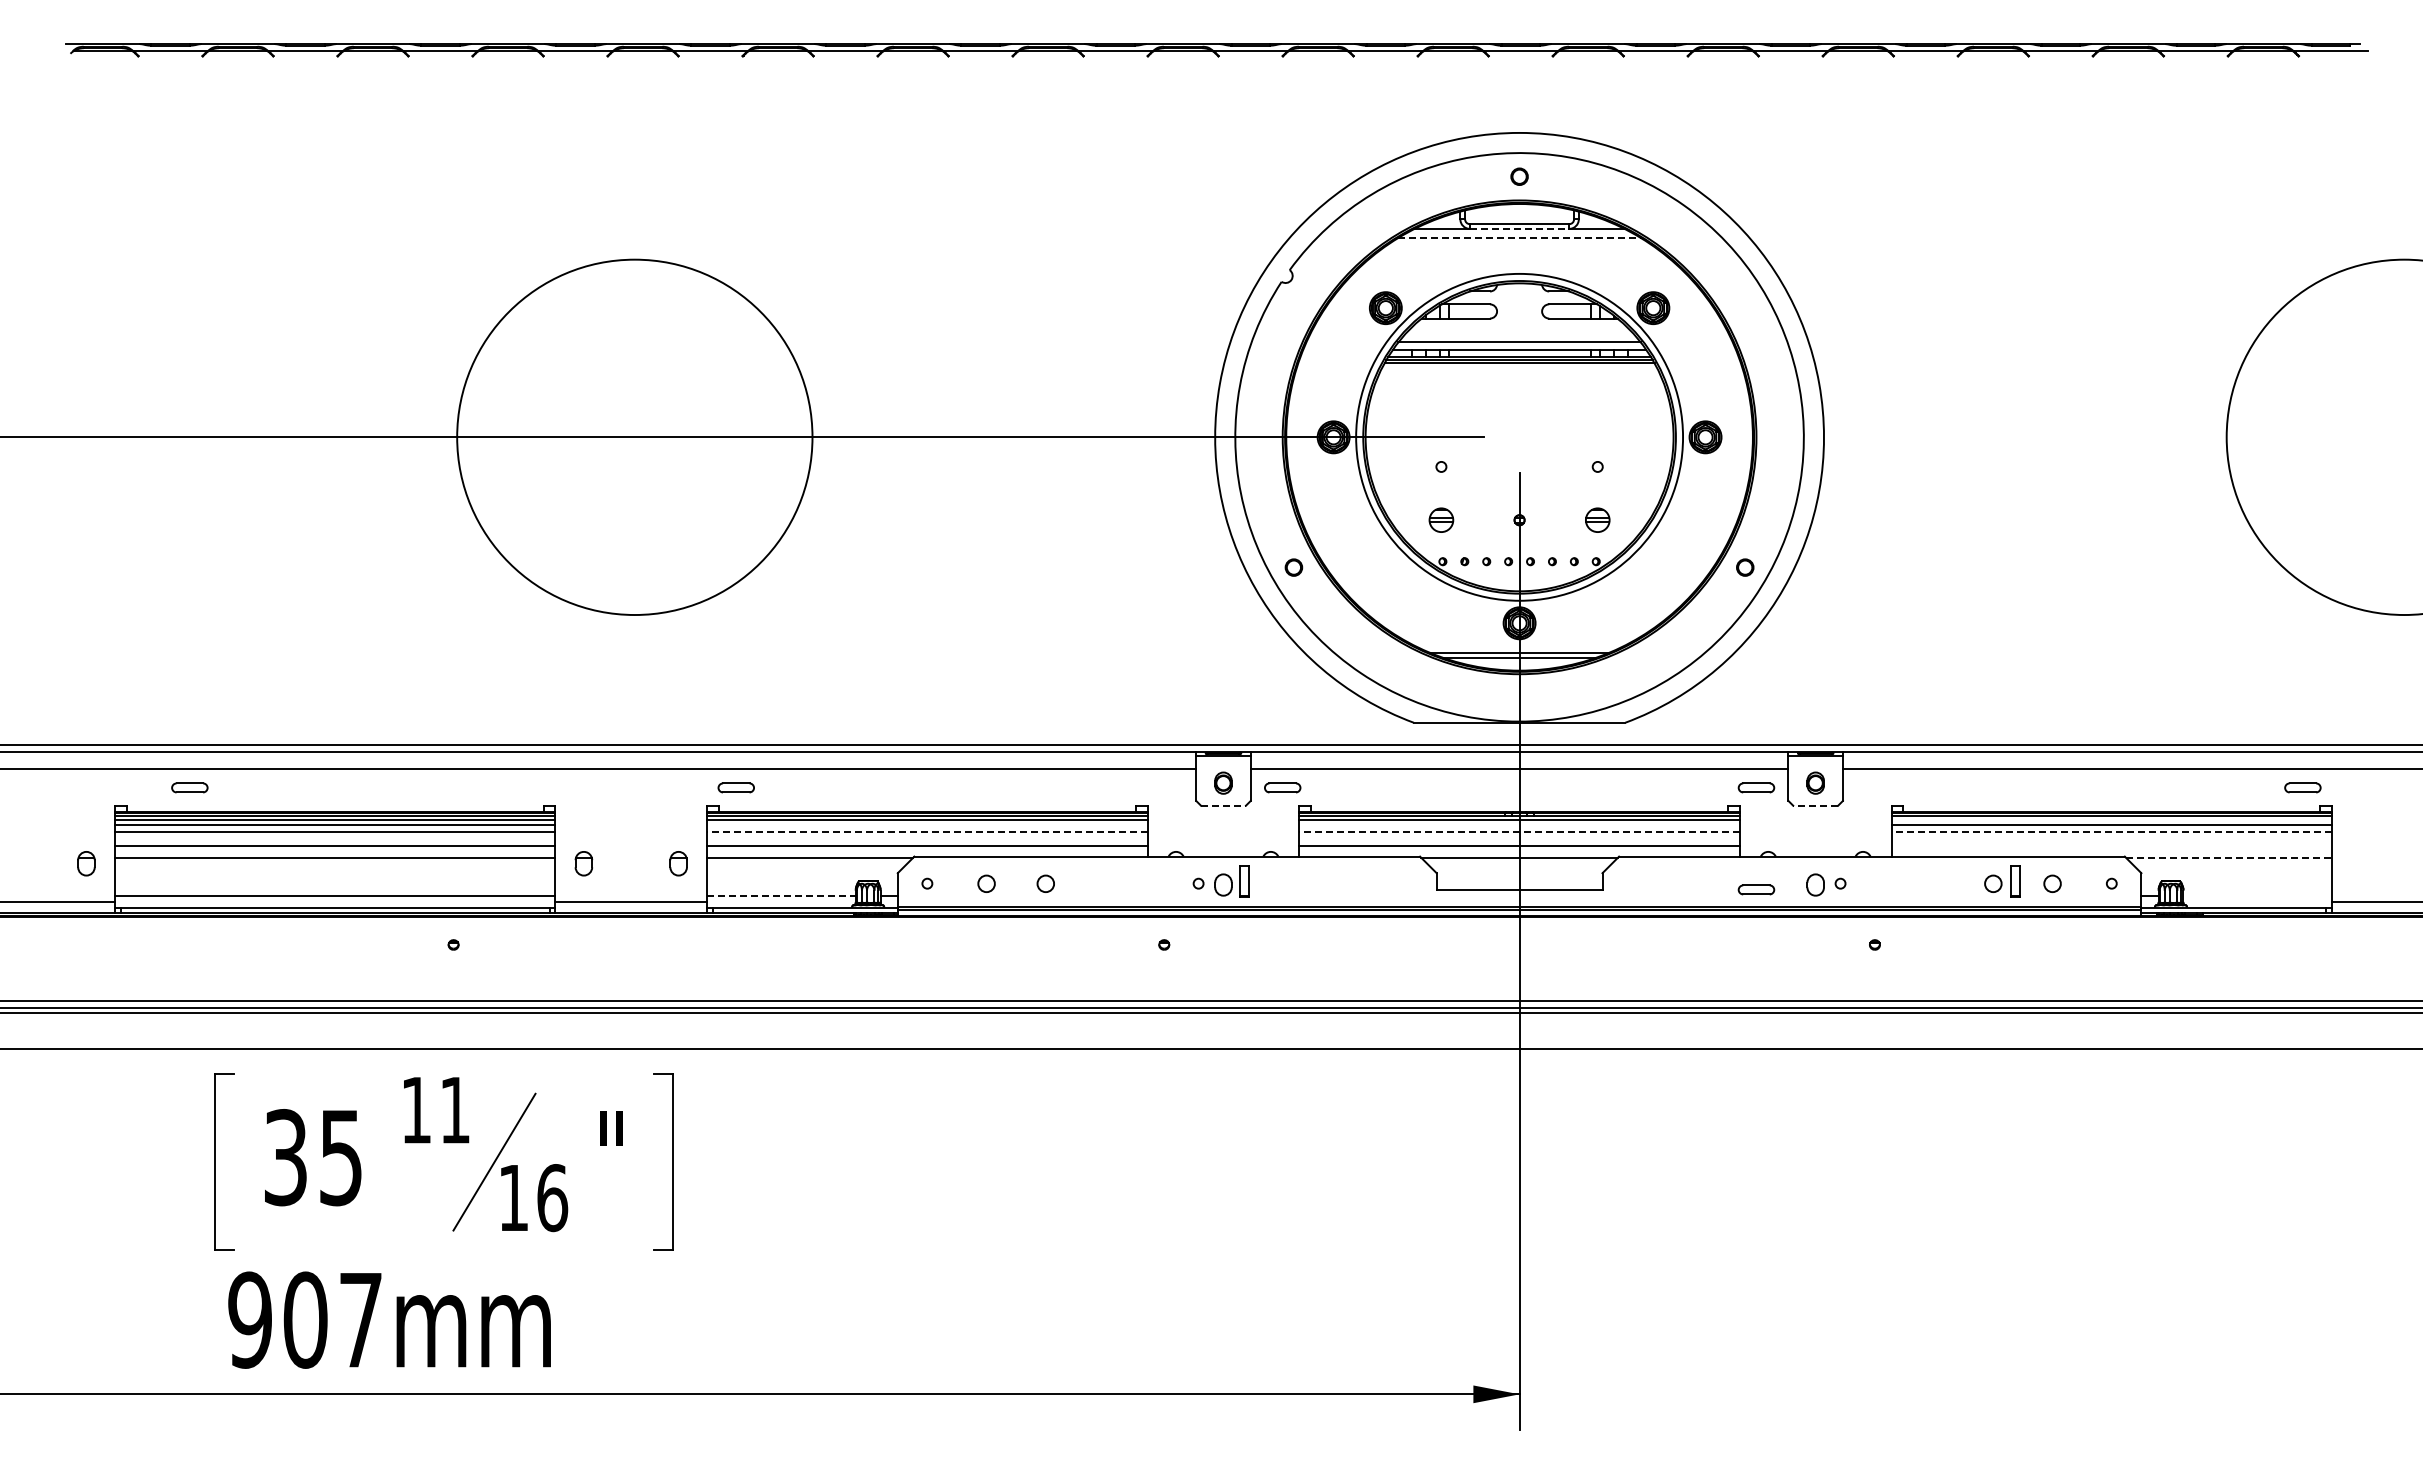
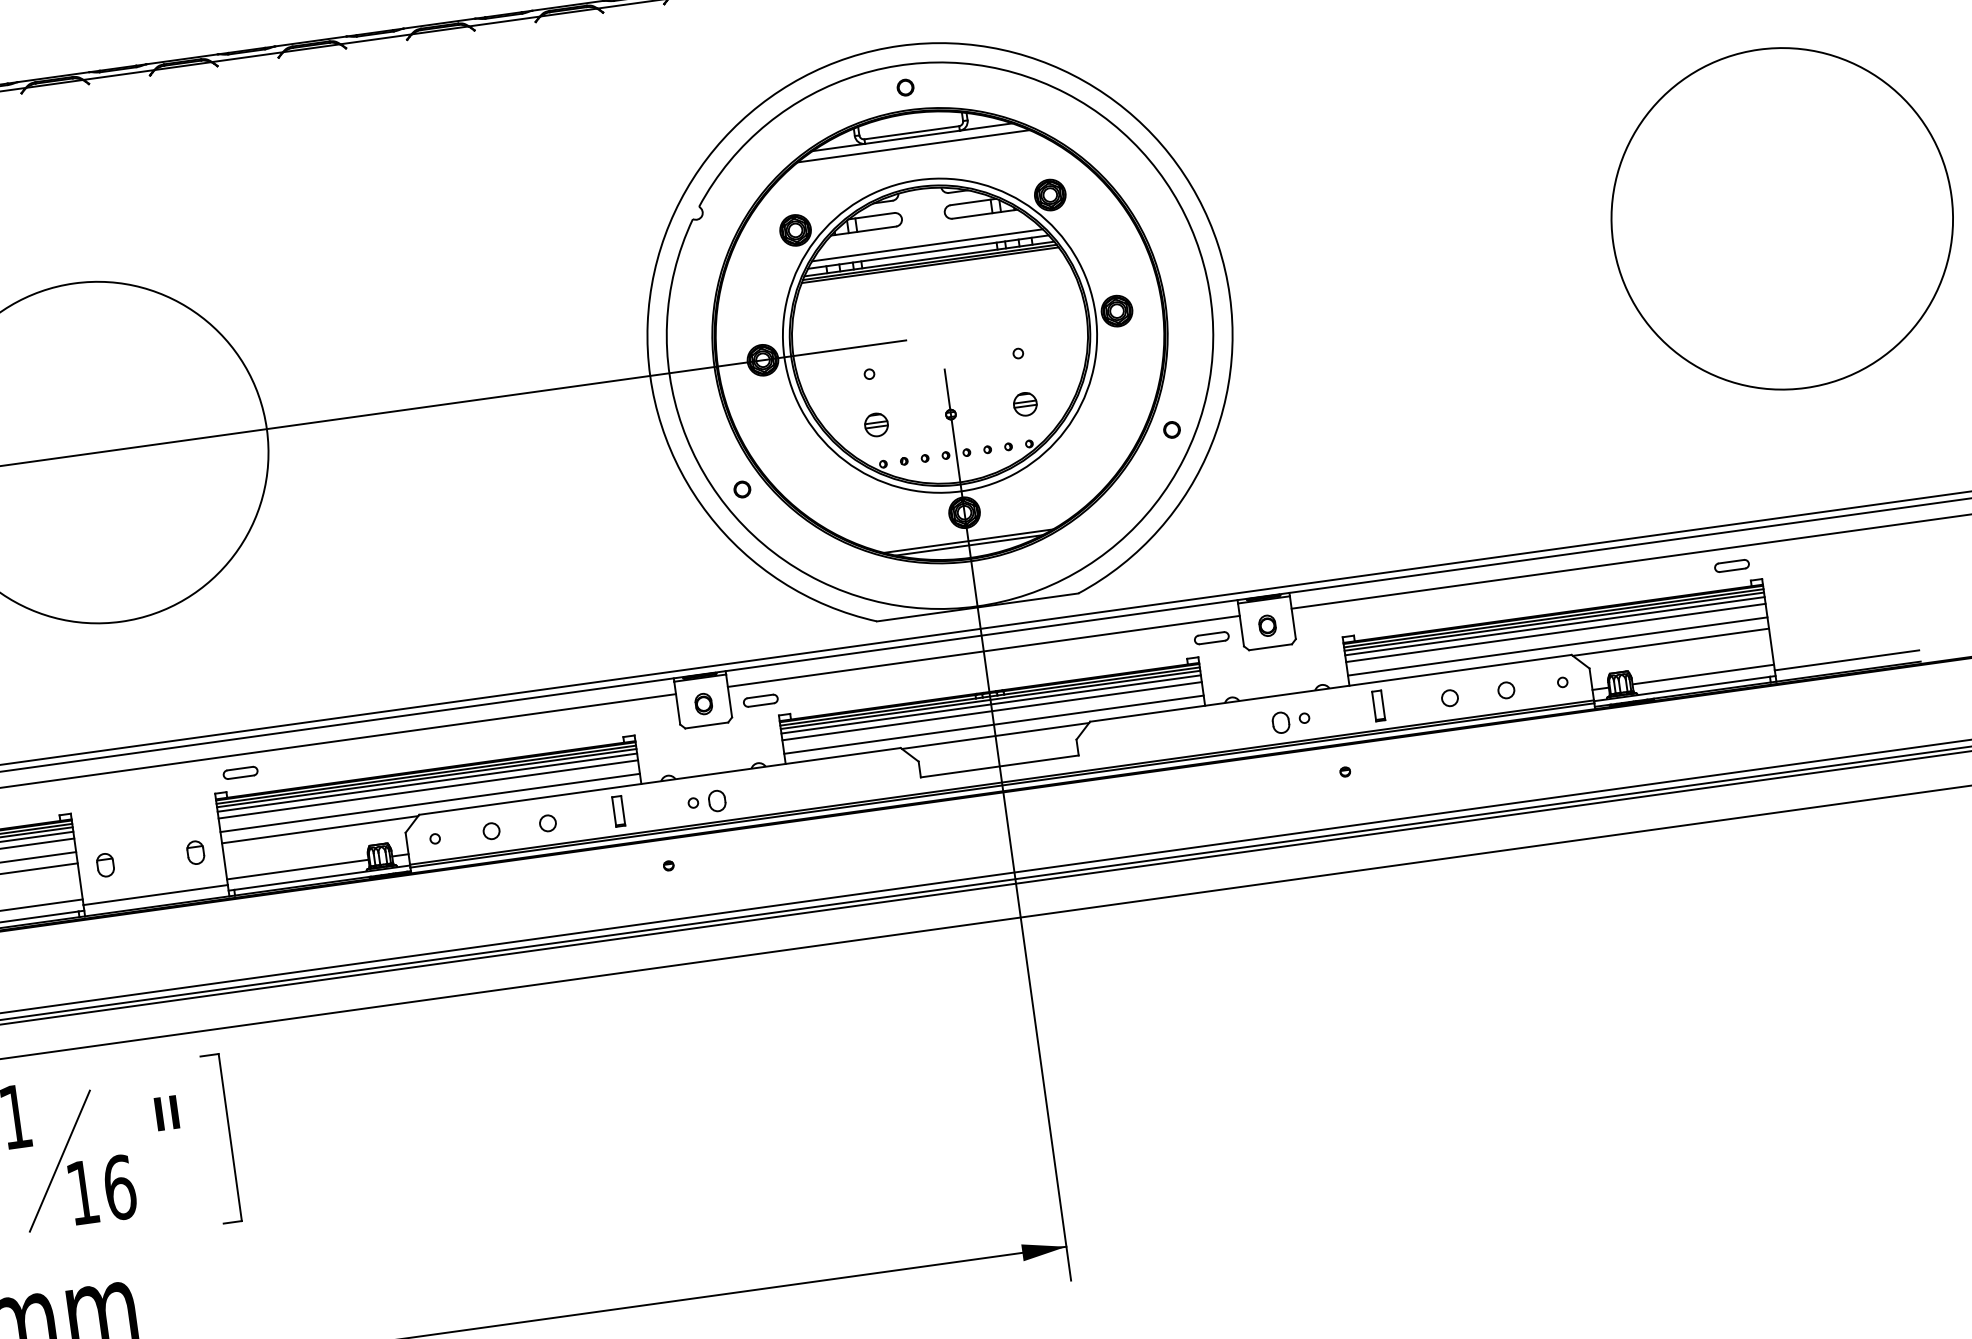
line: (1519, 228) -> (912, 136), dashed -> solid
line: (1519, 238) -> (913, 146), dashed -> solid
line: (1223, 805) -> (706, 725), dashed -> solid
line: (1815, 805) -> (1270, 647), dashed -> solid
line: (2111, 819) -> (1553, 621), added
line: (927, 824) -> (427, 782), added
line: (1519, 824) -> (991, 704), added
line: (926, 831) -> (427, 789), dashed -> solid
line: (1519, 831) -> (991, 710), dashed -> solid
line: (2111, 831) -> (1555, 632), dashed -> solid
line: (2111, 845) -> (1557, 646), added
line: (2229, 857) -> (1671, 641), dashed -> solid
part: (1244, 881) -> (618, 811), moved
part: (2015, 881) -> (1378, 705), moved
part: (1756, 889) -> (1225, 734), removed
line: (781, 895) -> (297, 869), dashed -> solid
line: (2257, 895) -> (1703, 674), added

